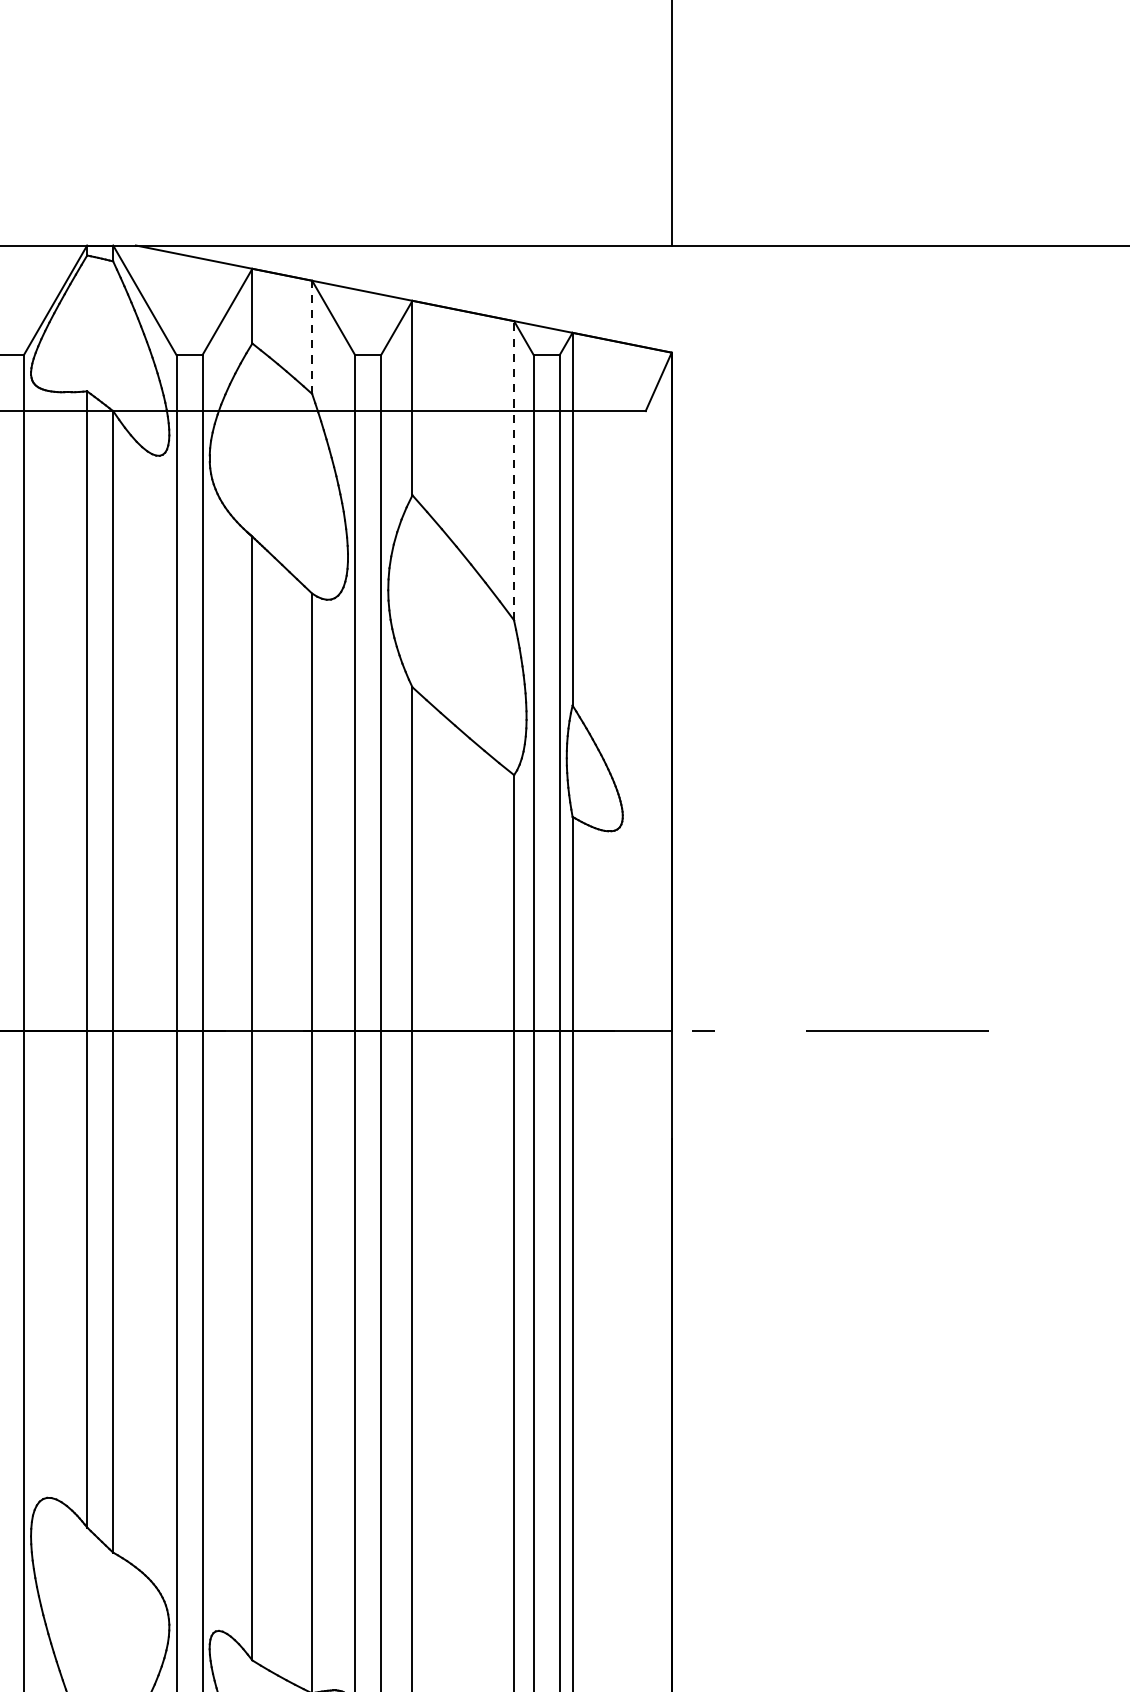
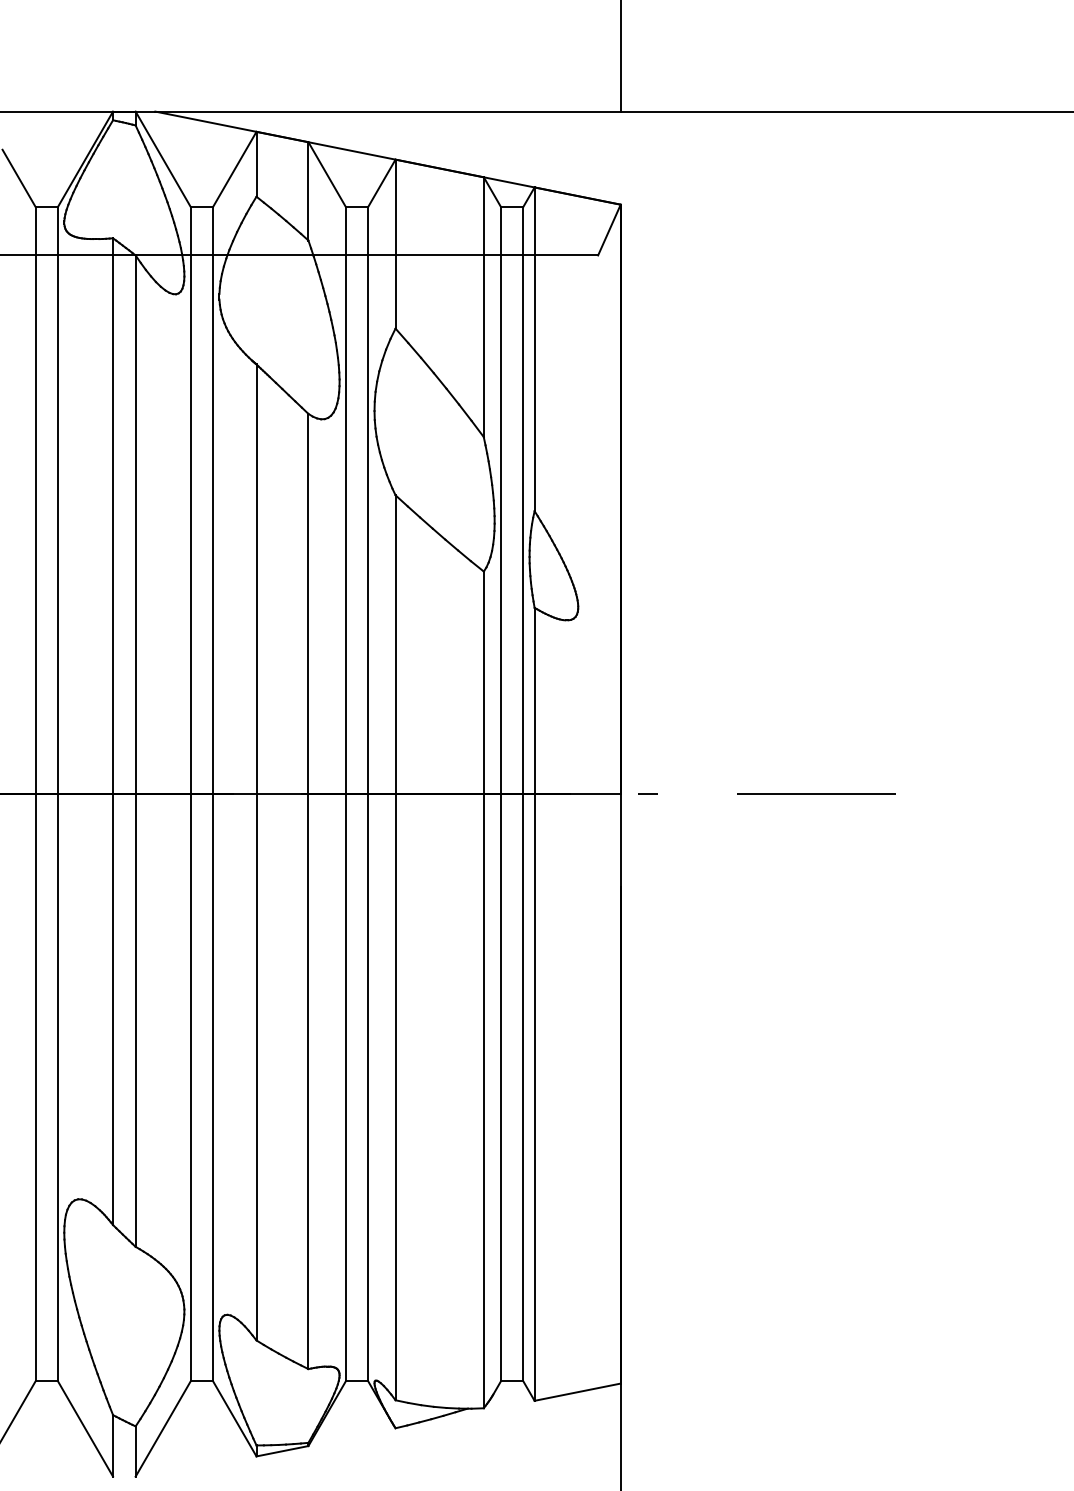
line: (312, 336) -> (308, 190), dashed -> solid
line: (513, 471) -> (483, 307), dashed -> solid

